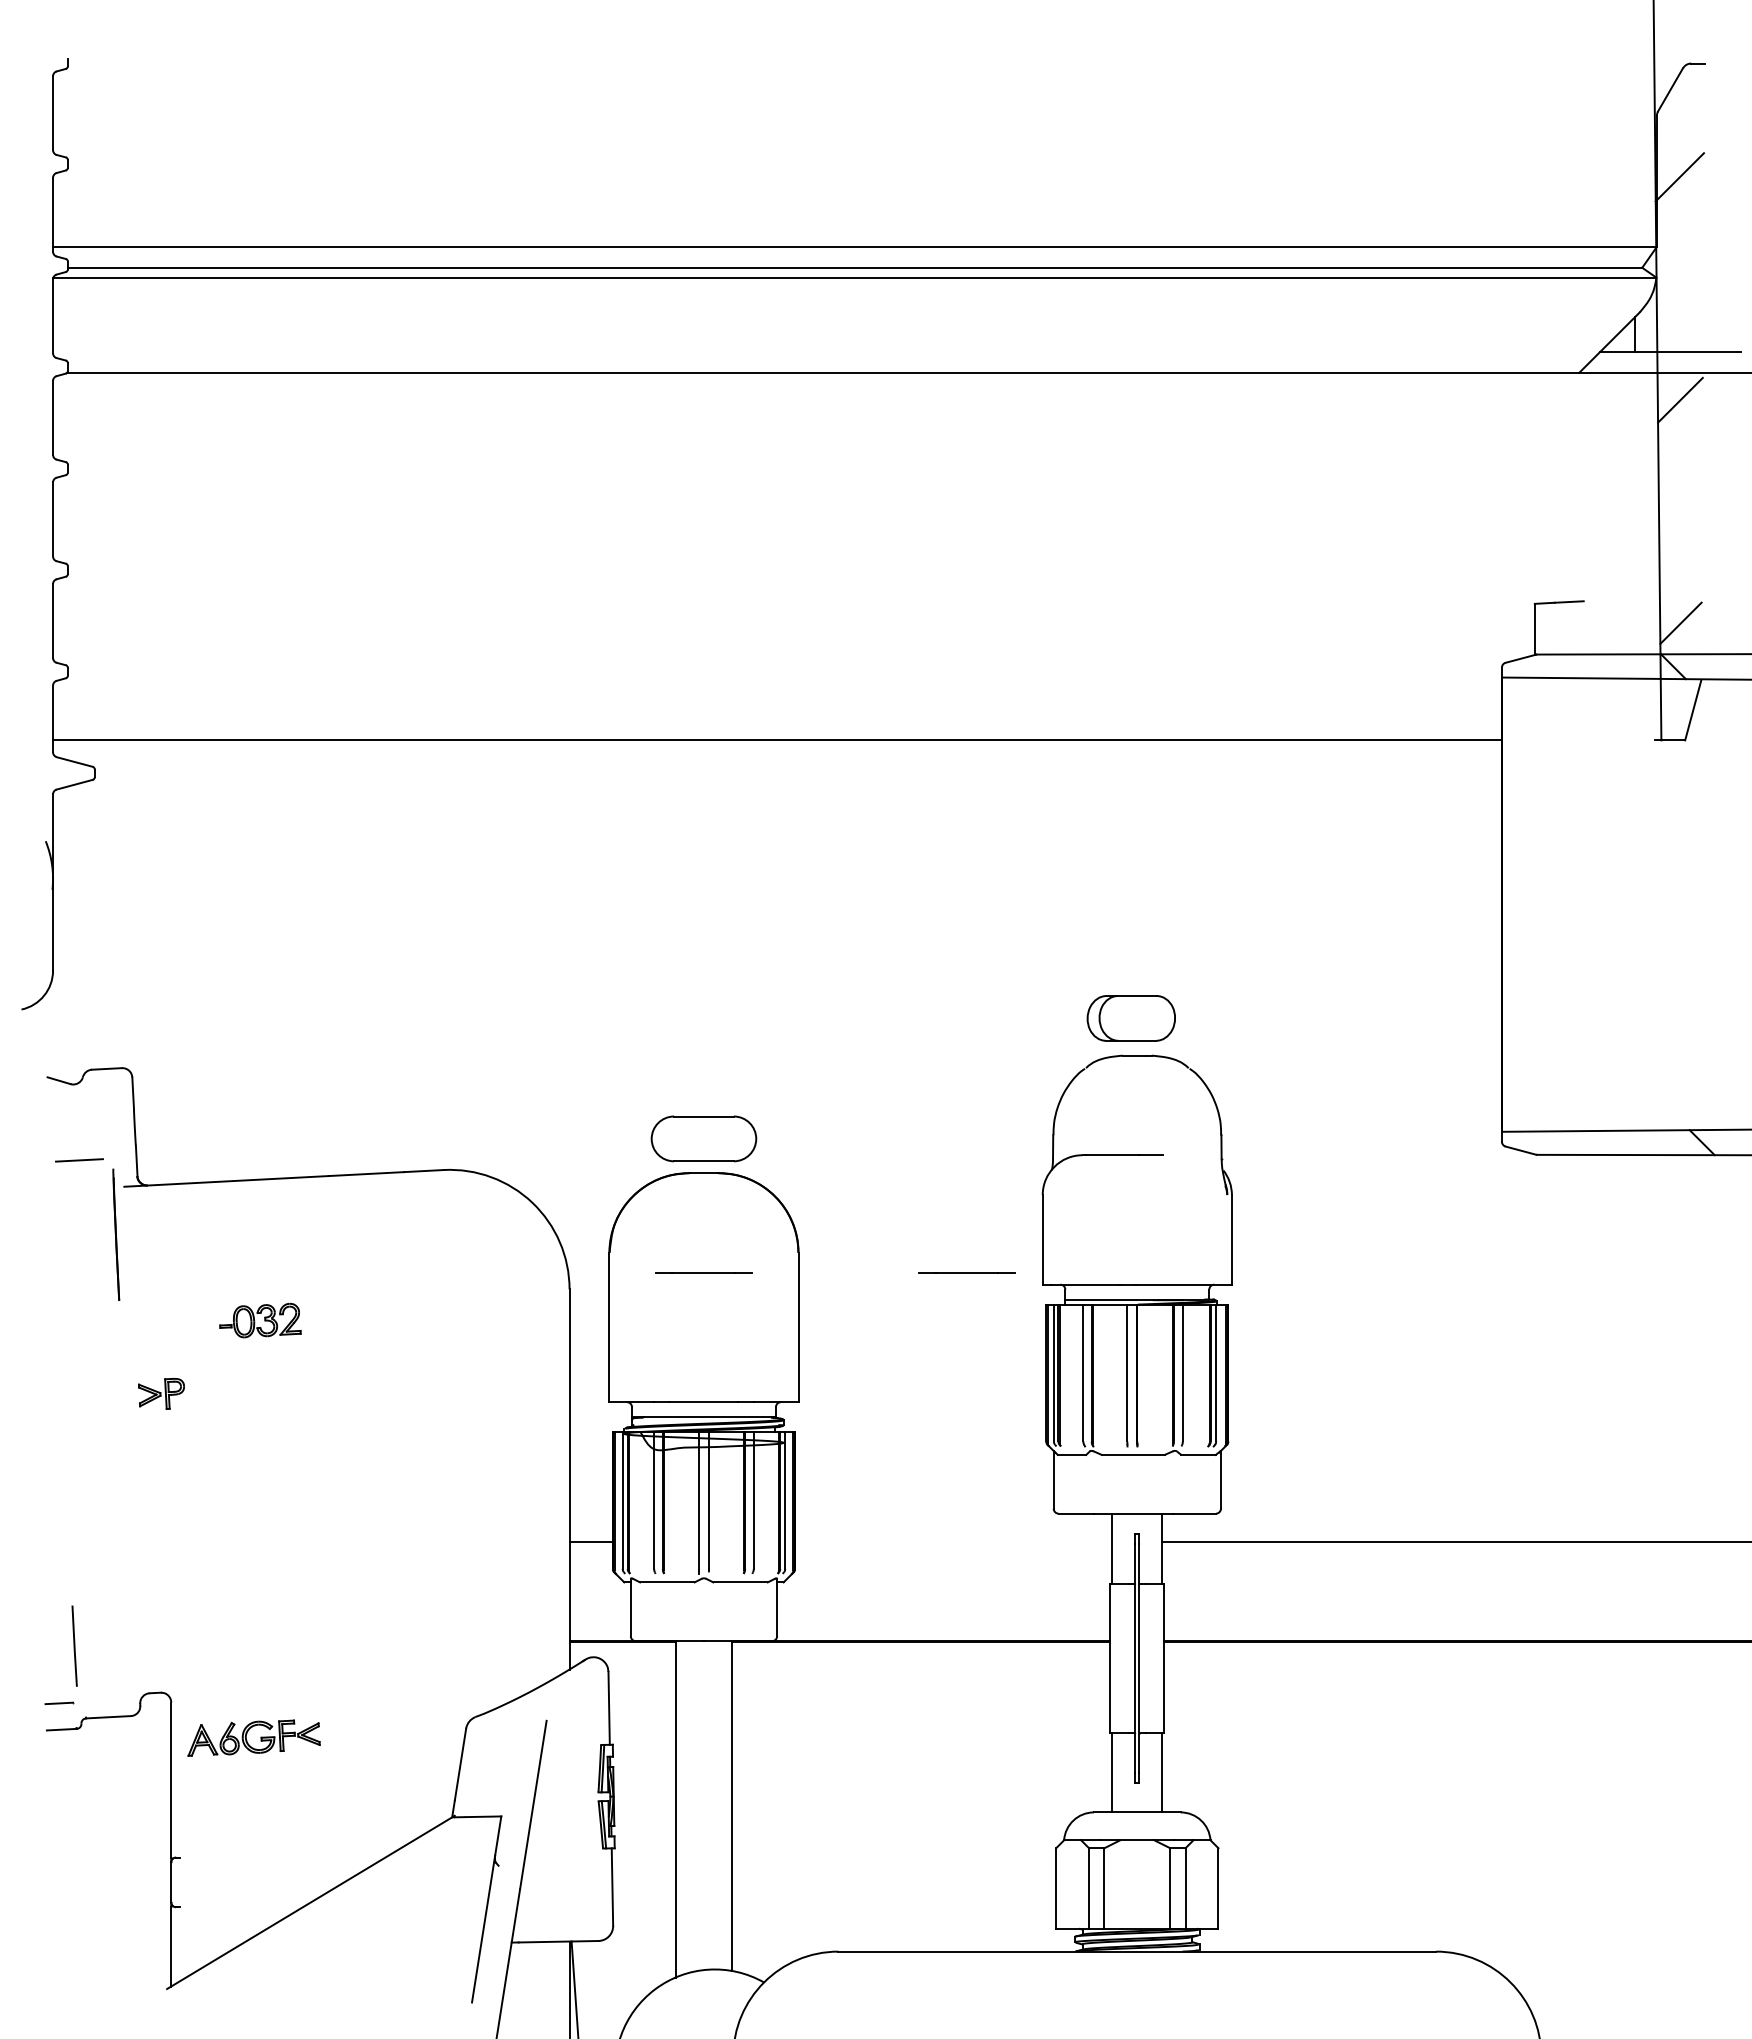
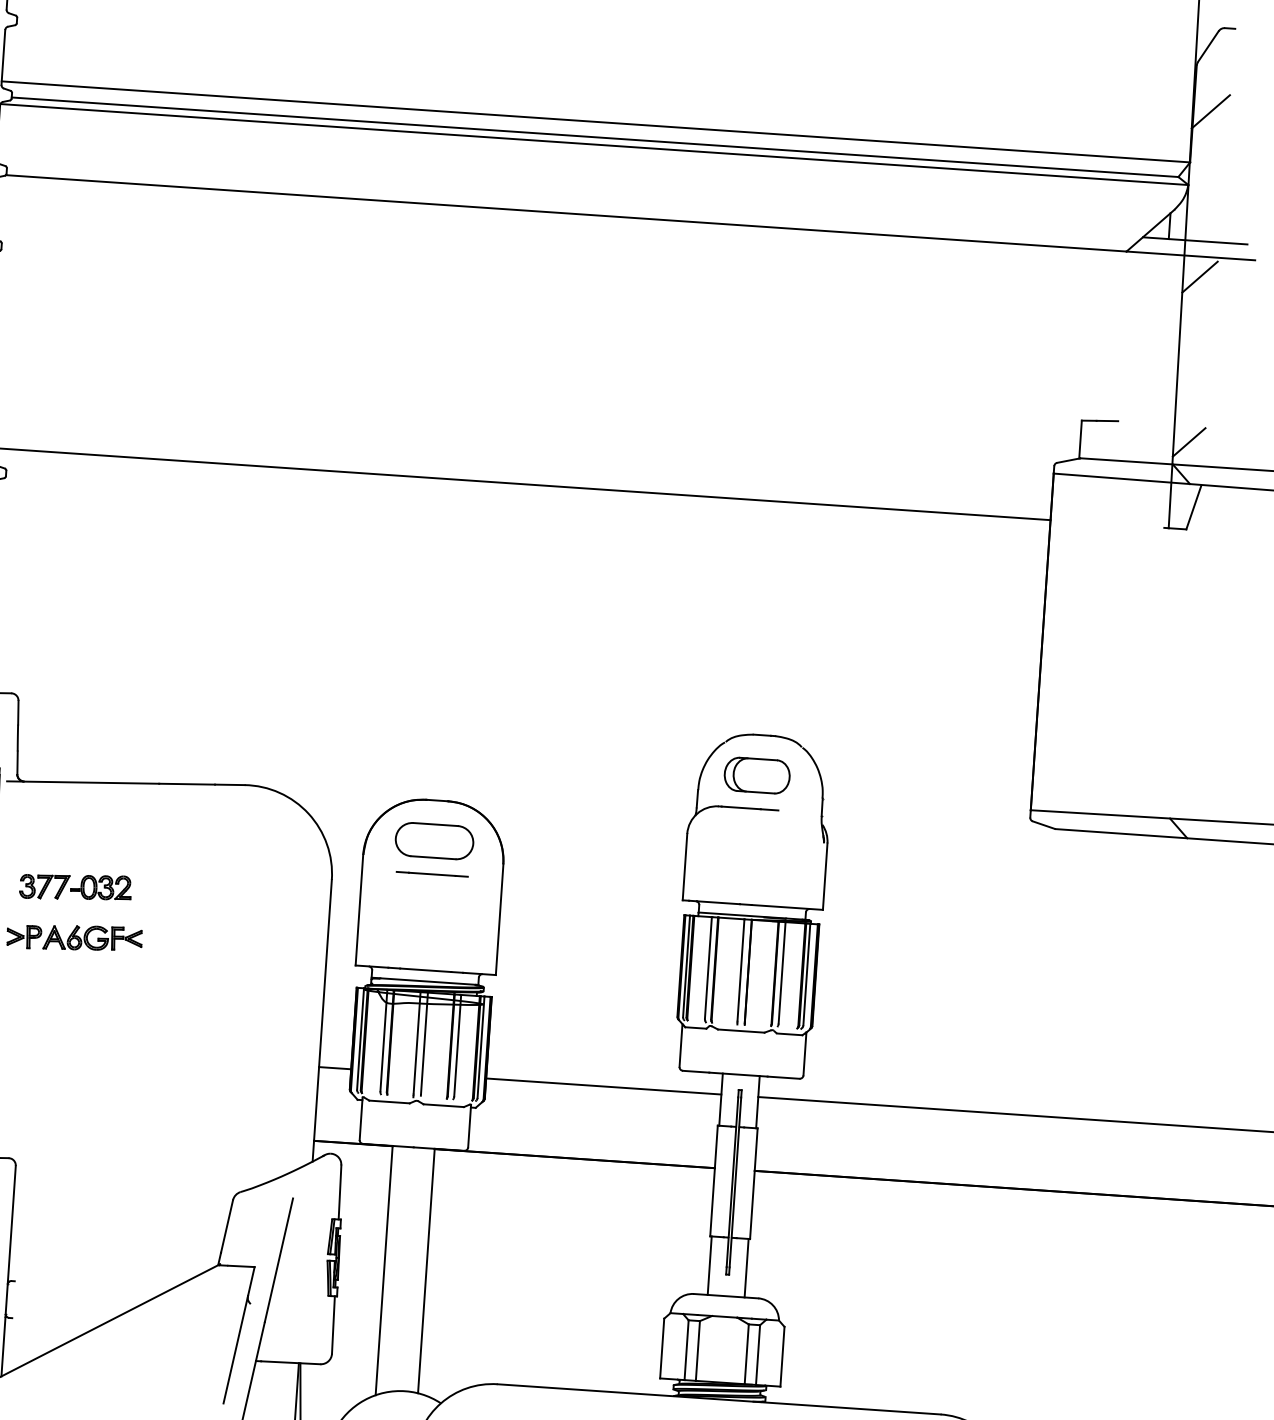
part: (1130, 1018) -> (756, 775), moved
part: (703, 1138) -> (434, 840), moved
line: (966, 1272) -> (626, 887), removed
part: (183, 1324) -> (43, 886), added
line: (953, 1541) -> (603, 1086), added
part: (247, 1734) -> (88, 935), moved

